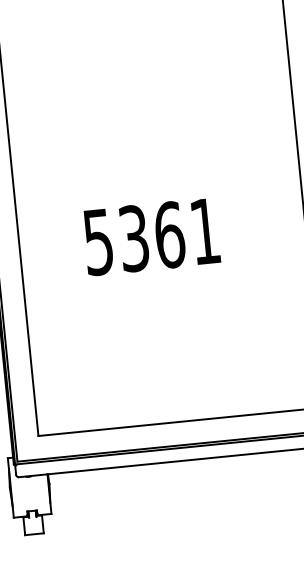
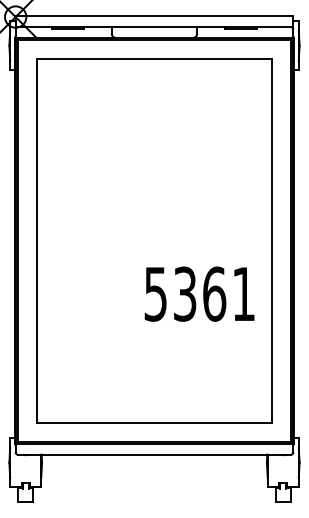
text: (151, 236) -> (199, 293), moved

